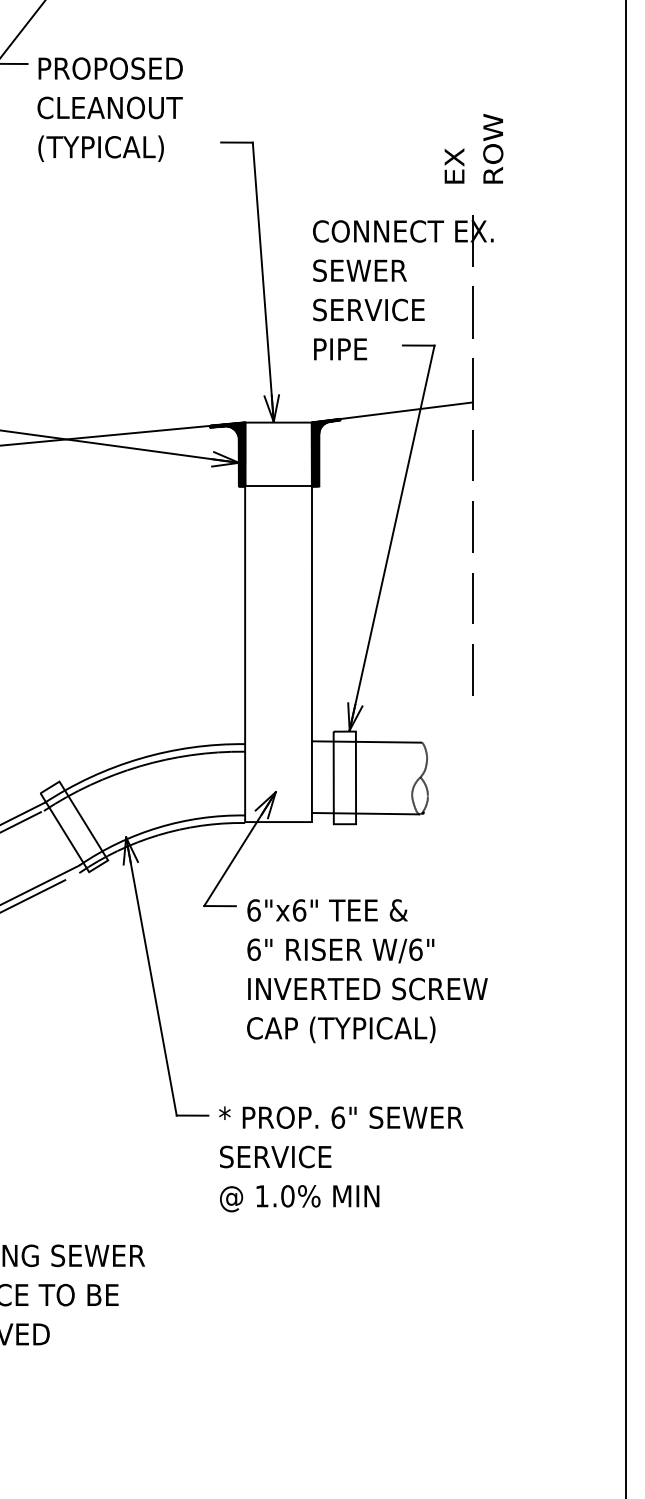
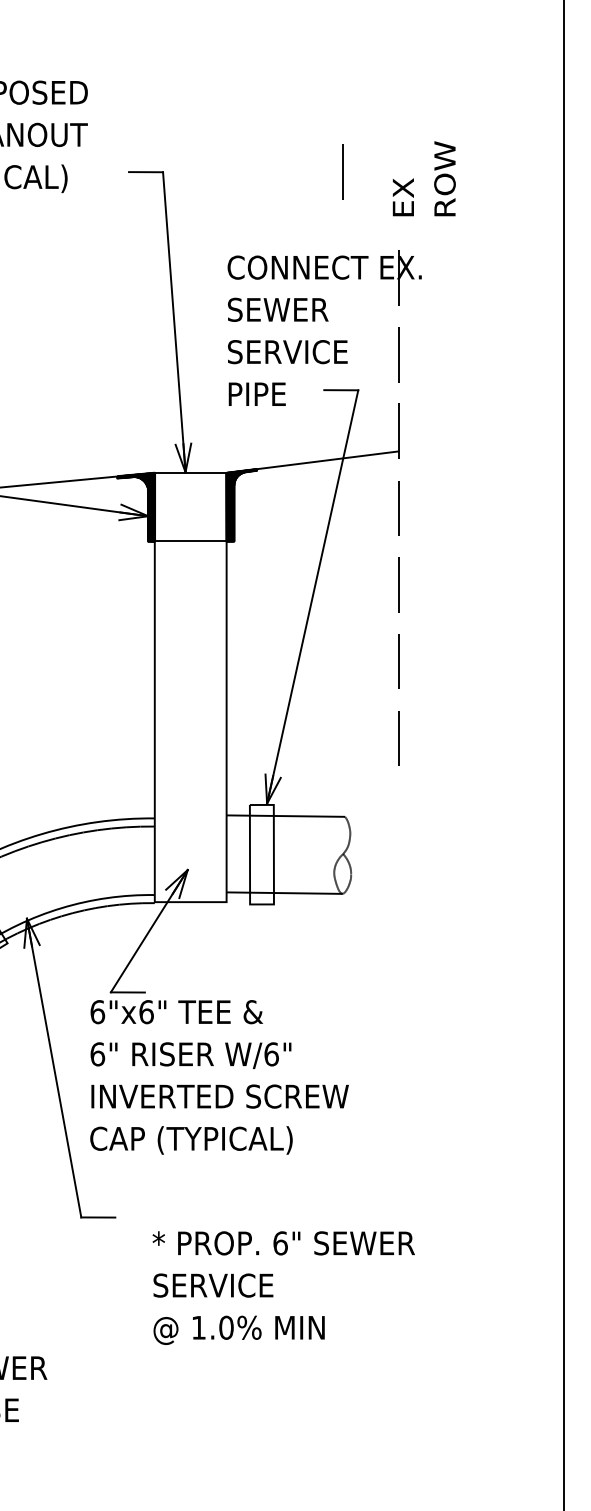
line: (419, 142) -> (342, 172), added
text: (473, 148) -> (423, 178), moved
text: (367, 971) -> (219, 1077), moved
text: (341, 1159) -> (284, 1288), moved

